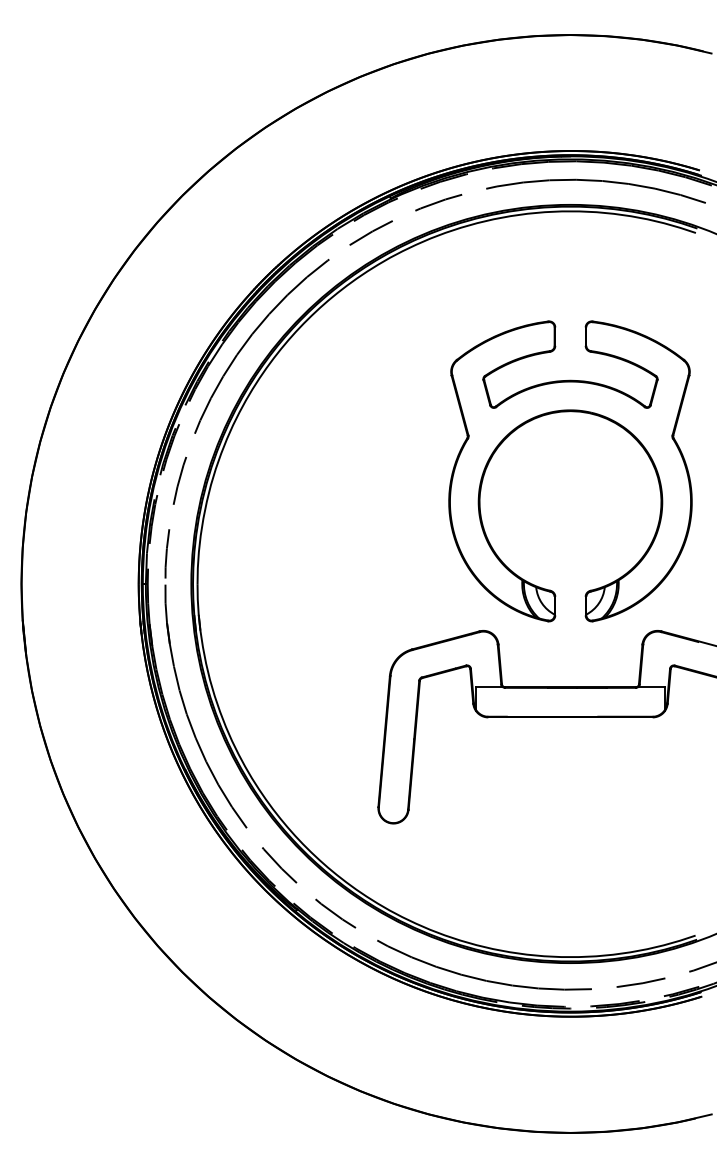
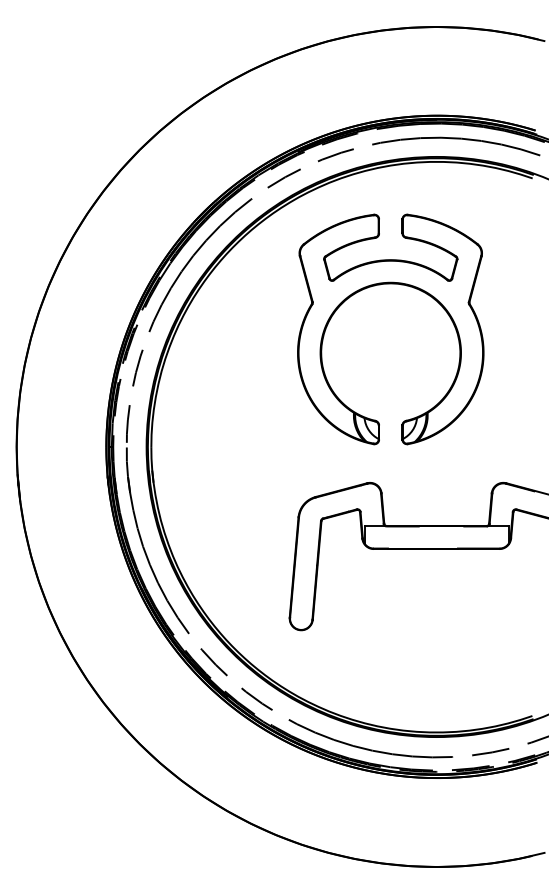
part: (569, 412) -> (390, 284), moved

